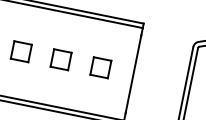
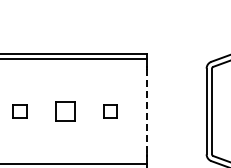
part: (20, 51) -> (19, 111), size x0.7
part: (100, 67) -> (110, 111), size x0.7
line: (133, 74) -> (147, 111), solid -> dashed

